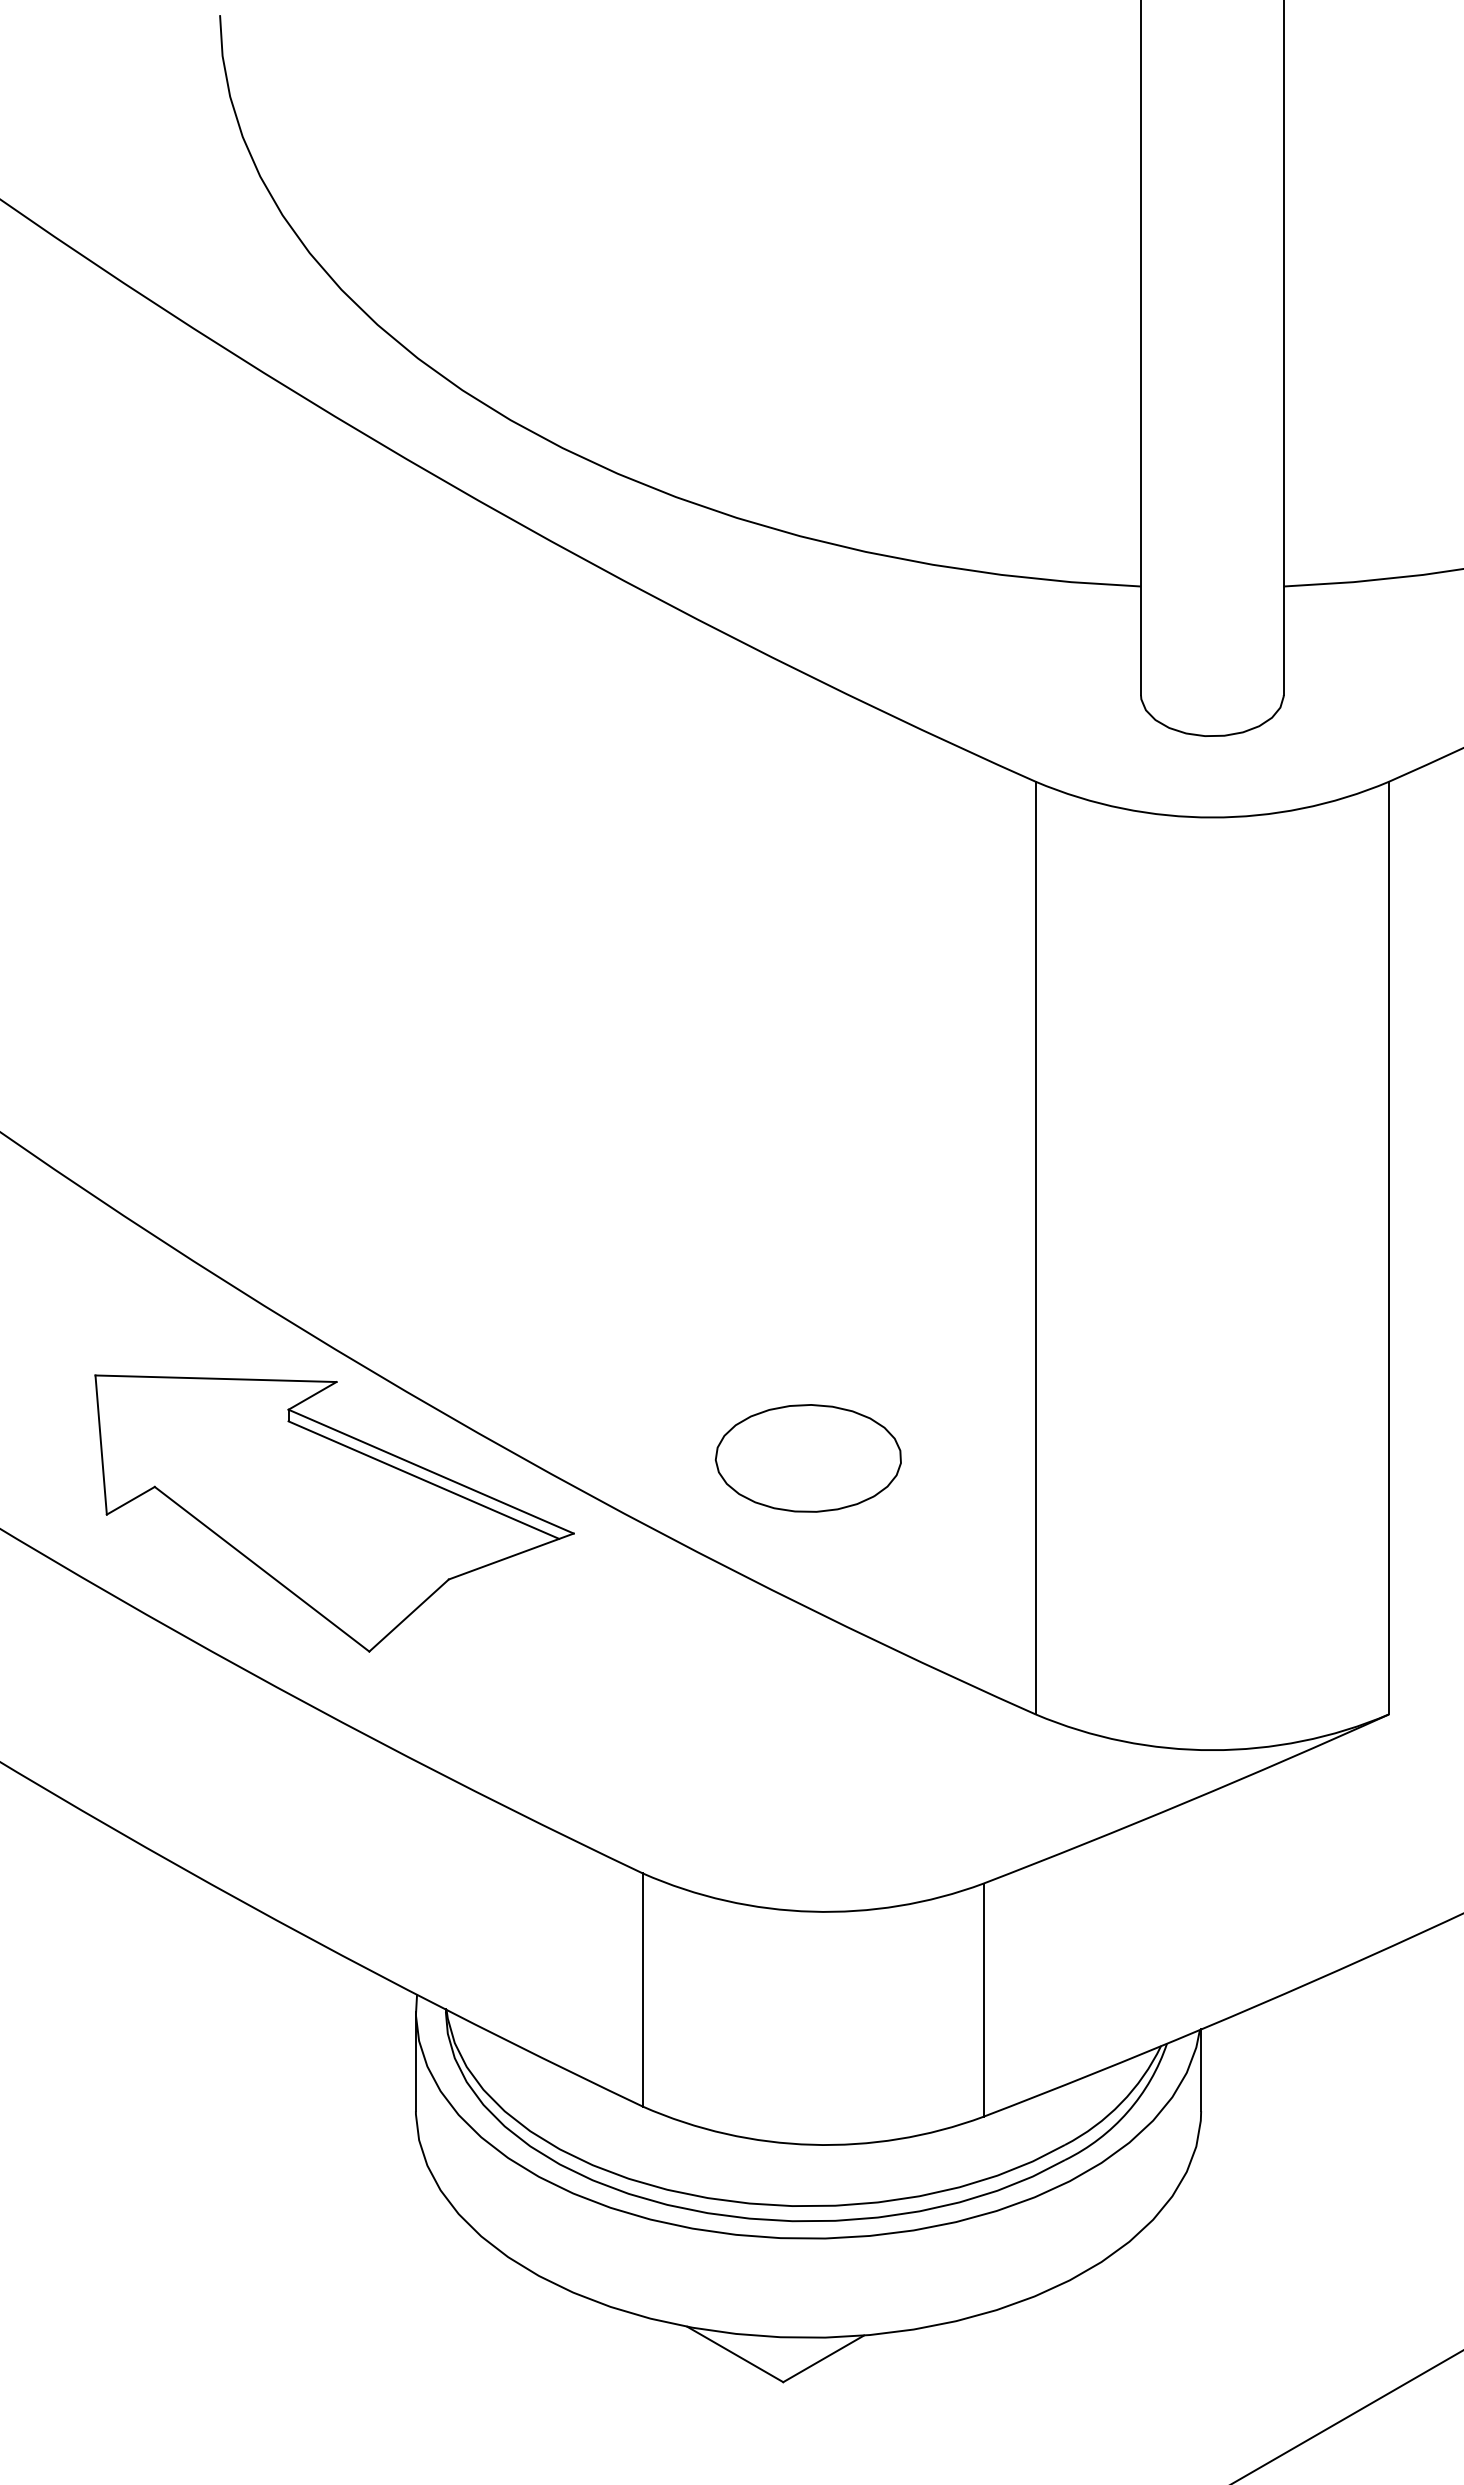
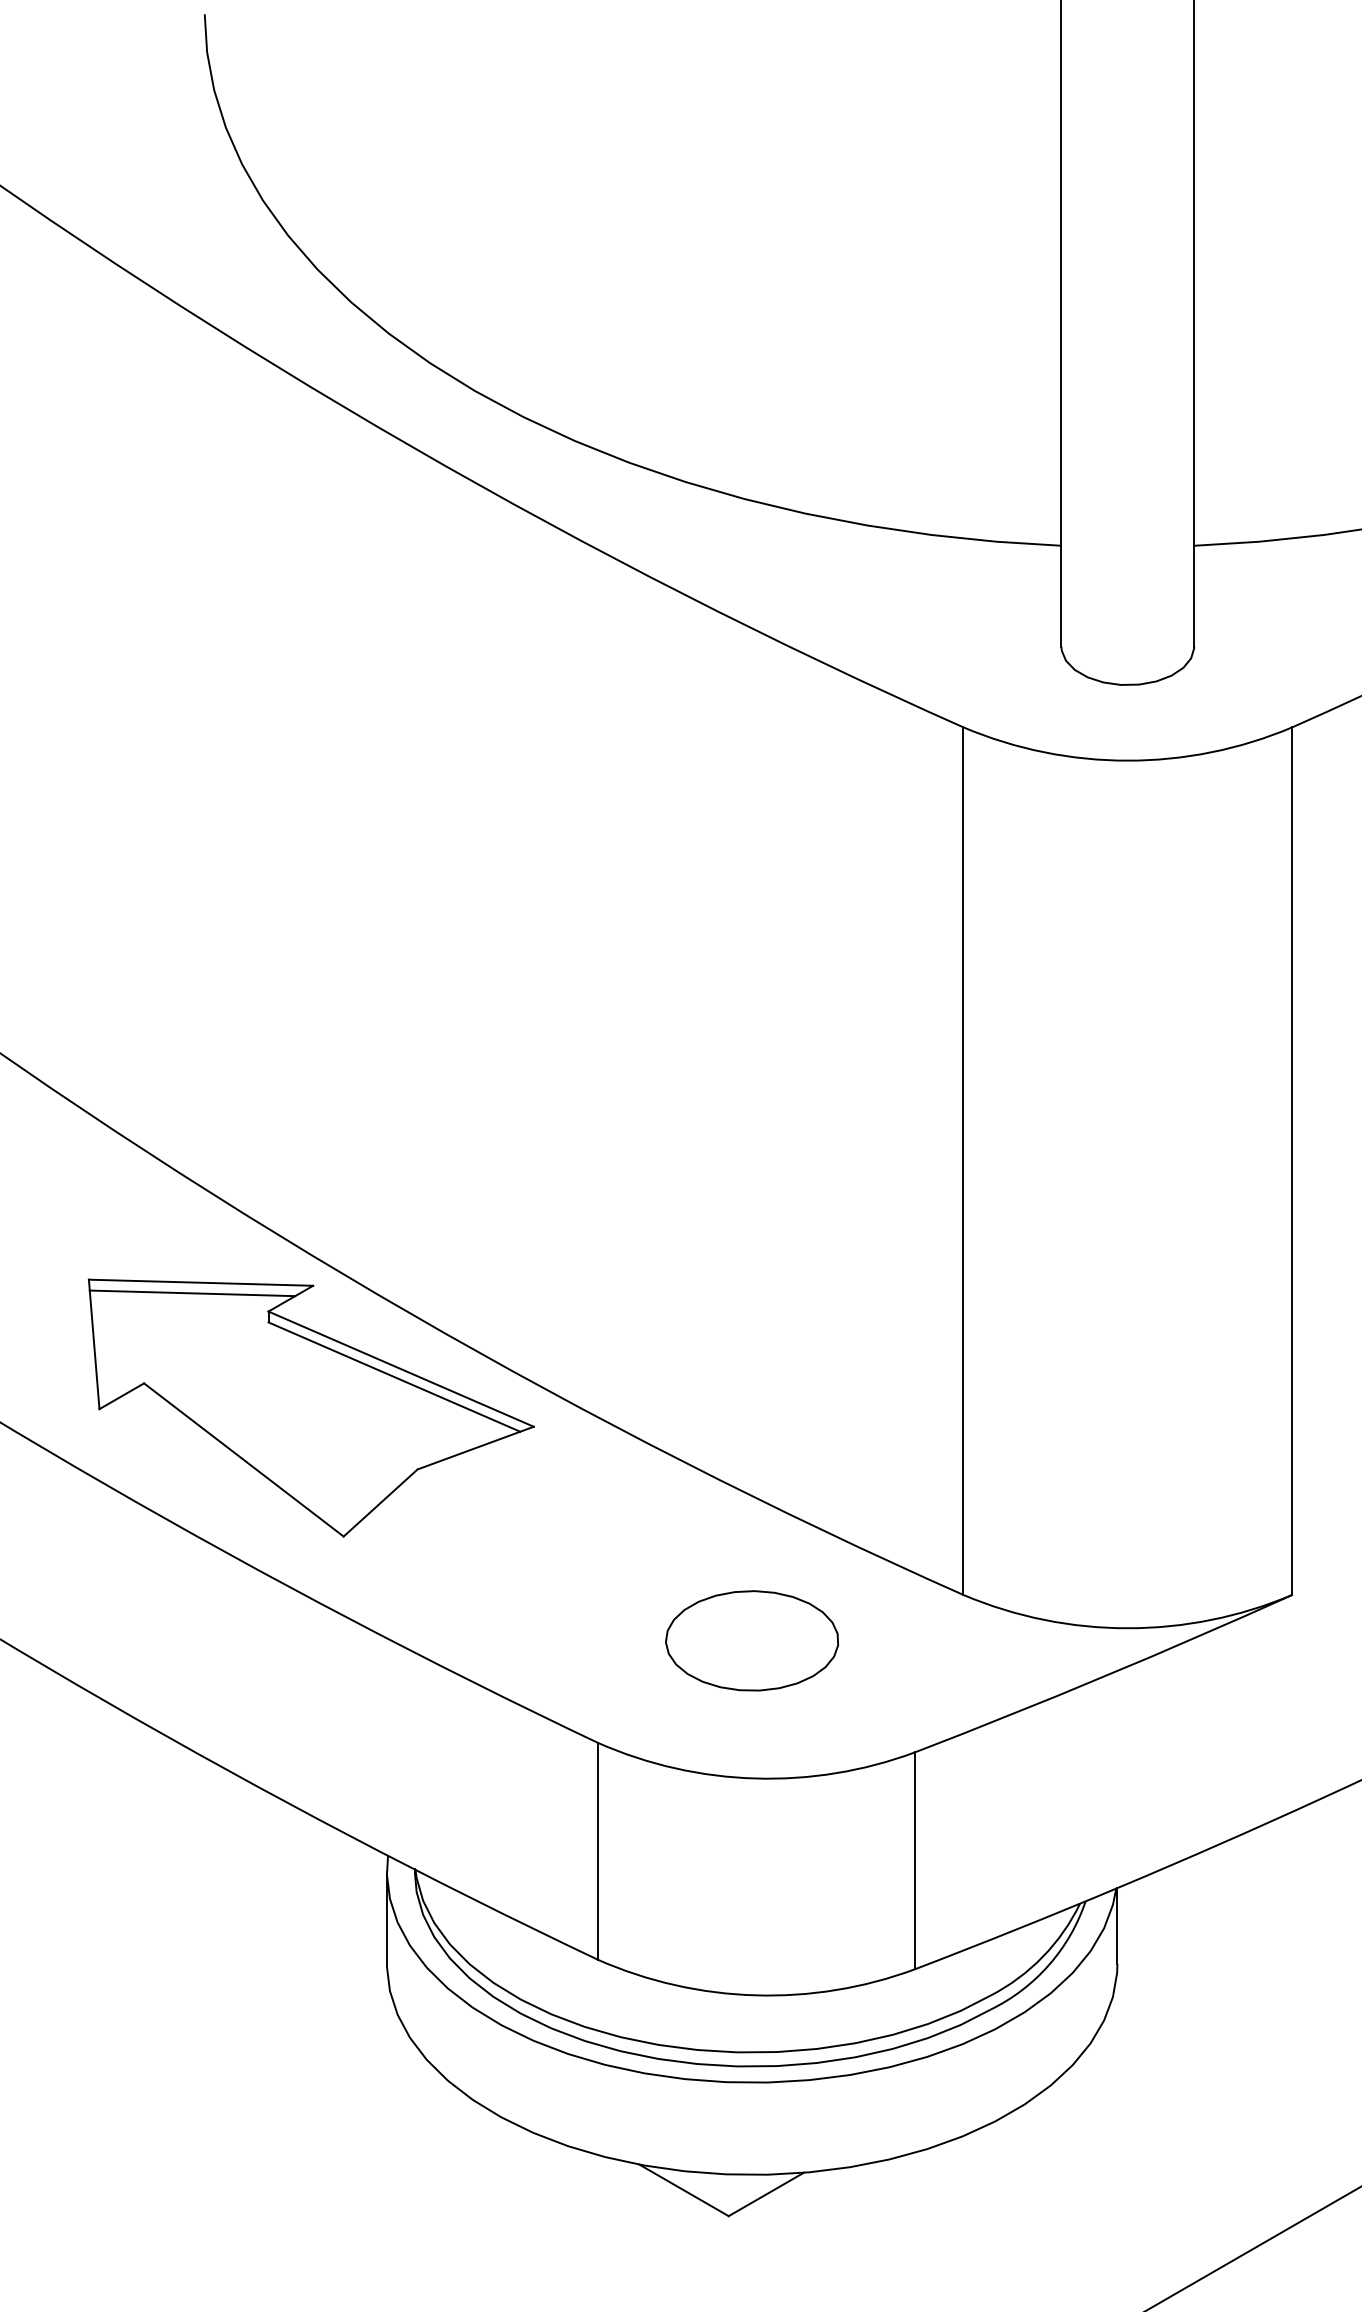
line: (206, 1390) -> (192, 1293), added
part: (808, 1458) -> (752, 1640), moved

